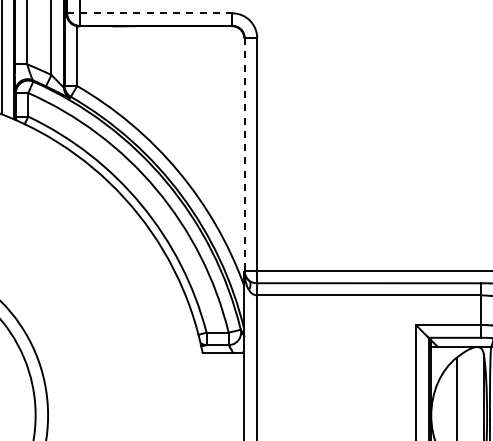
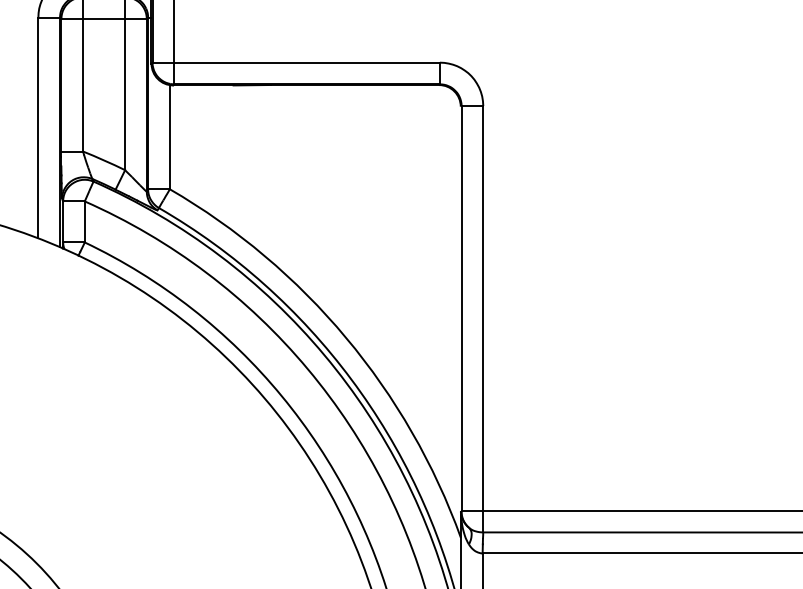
line: (149, 13) -> (295, 62), dashed -> solid
line: (244, 155) -> (461, 310), dashed -> solid

